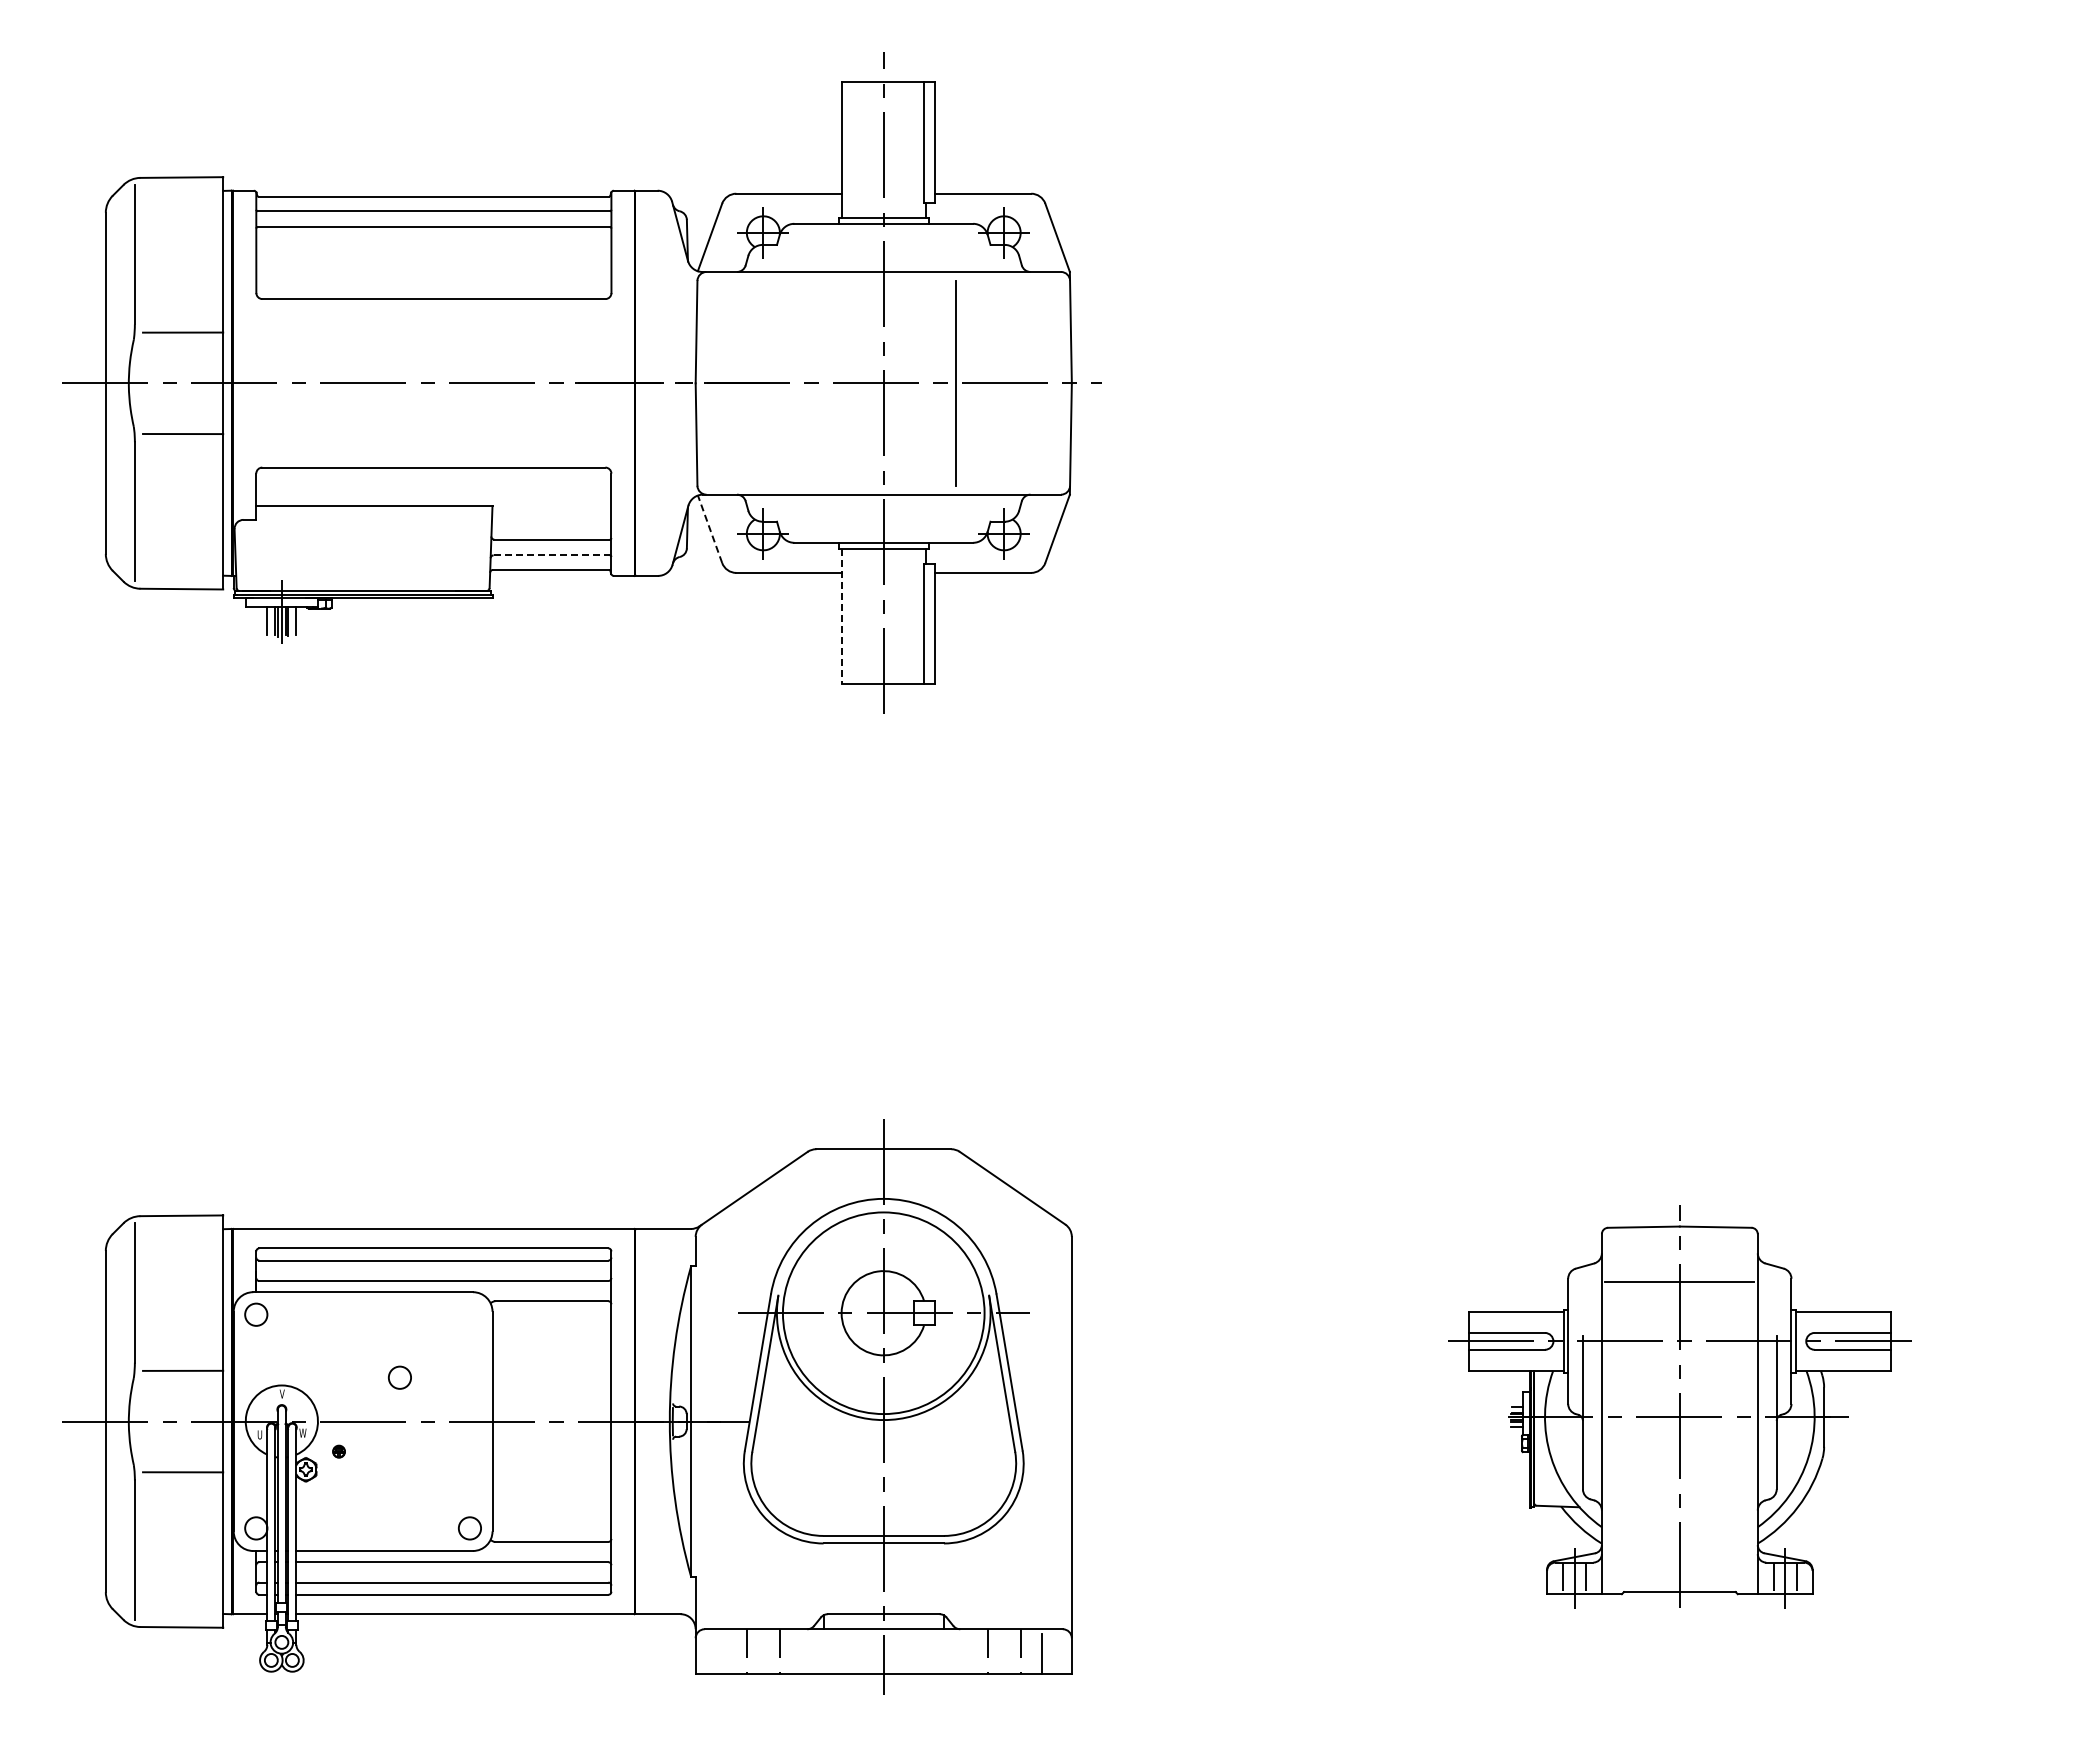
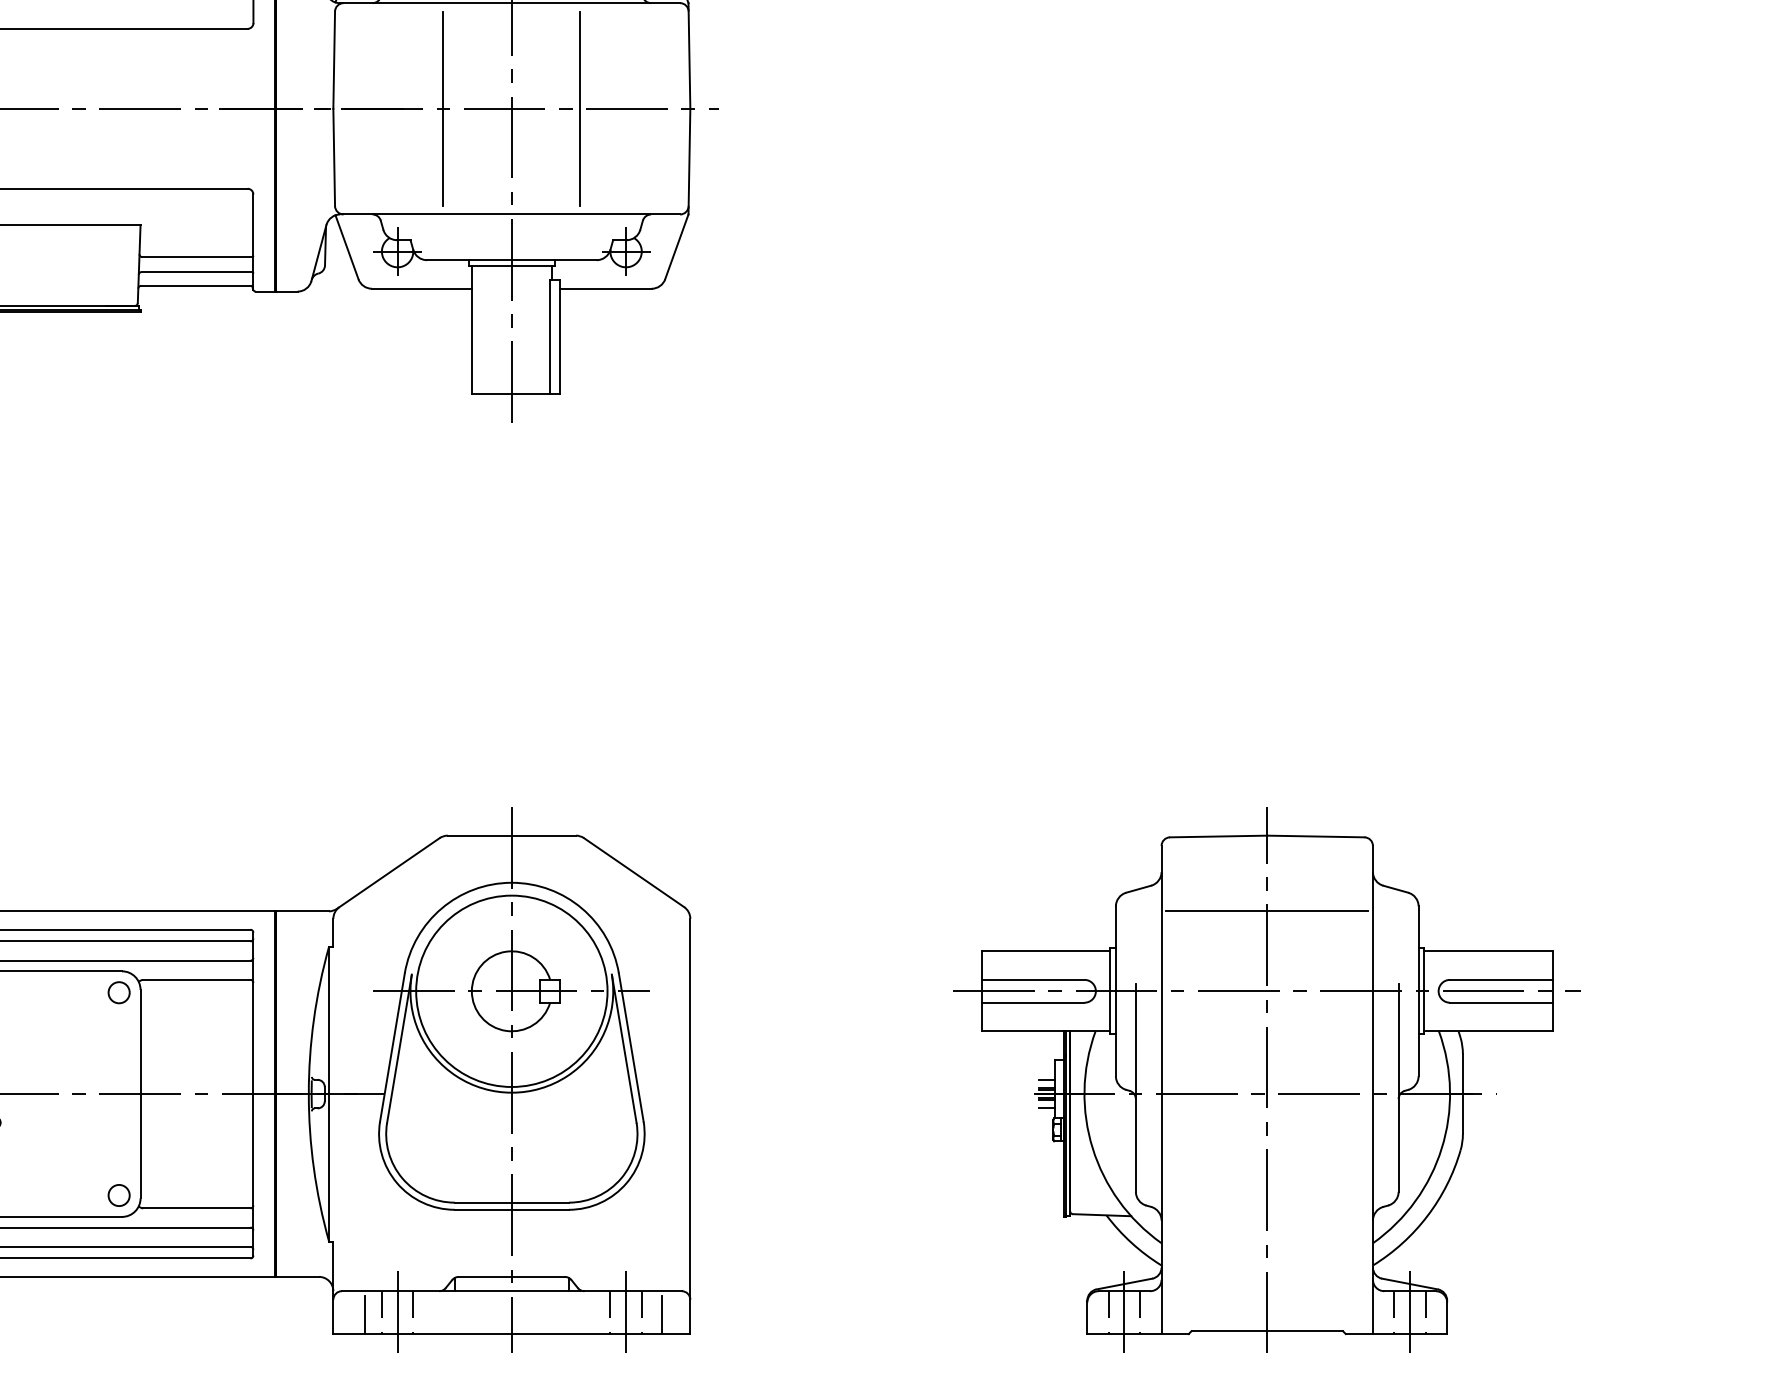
line: (811, 383) -> (443, 108), added
line: (710, 529) -> (347, 247), dashed -> solid
line: (552, 555) -> (197, 272), dashed -> solid
line: (841, 616) -> (471, 330), dashed -> solid
circle: (399, 1377) -> (118, 992), moved
part: (1679, 1406) -> (1267, 1079), size x1.43
line: (763, 1651) -> (397, 1312), added
line: (1004, 1651) -> (626, 1312), added
line: (728, 1653) -> (364, 1314), added

